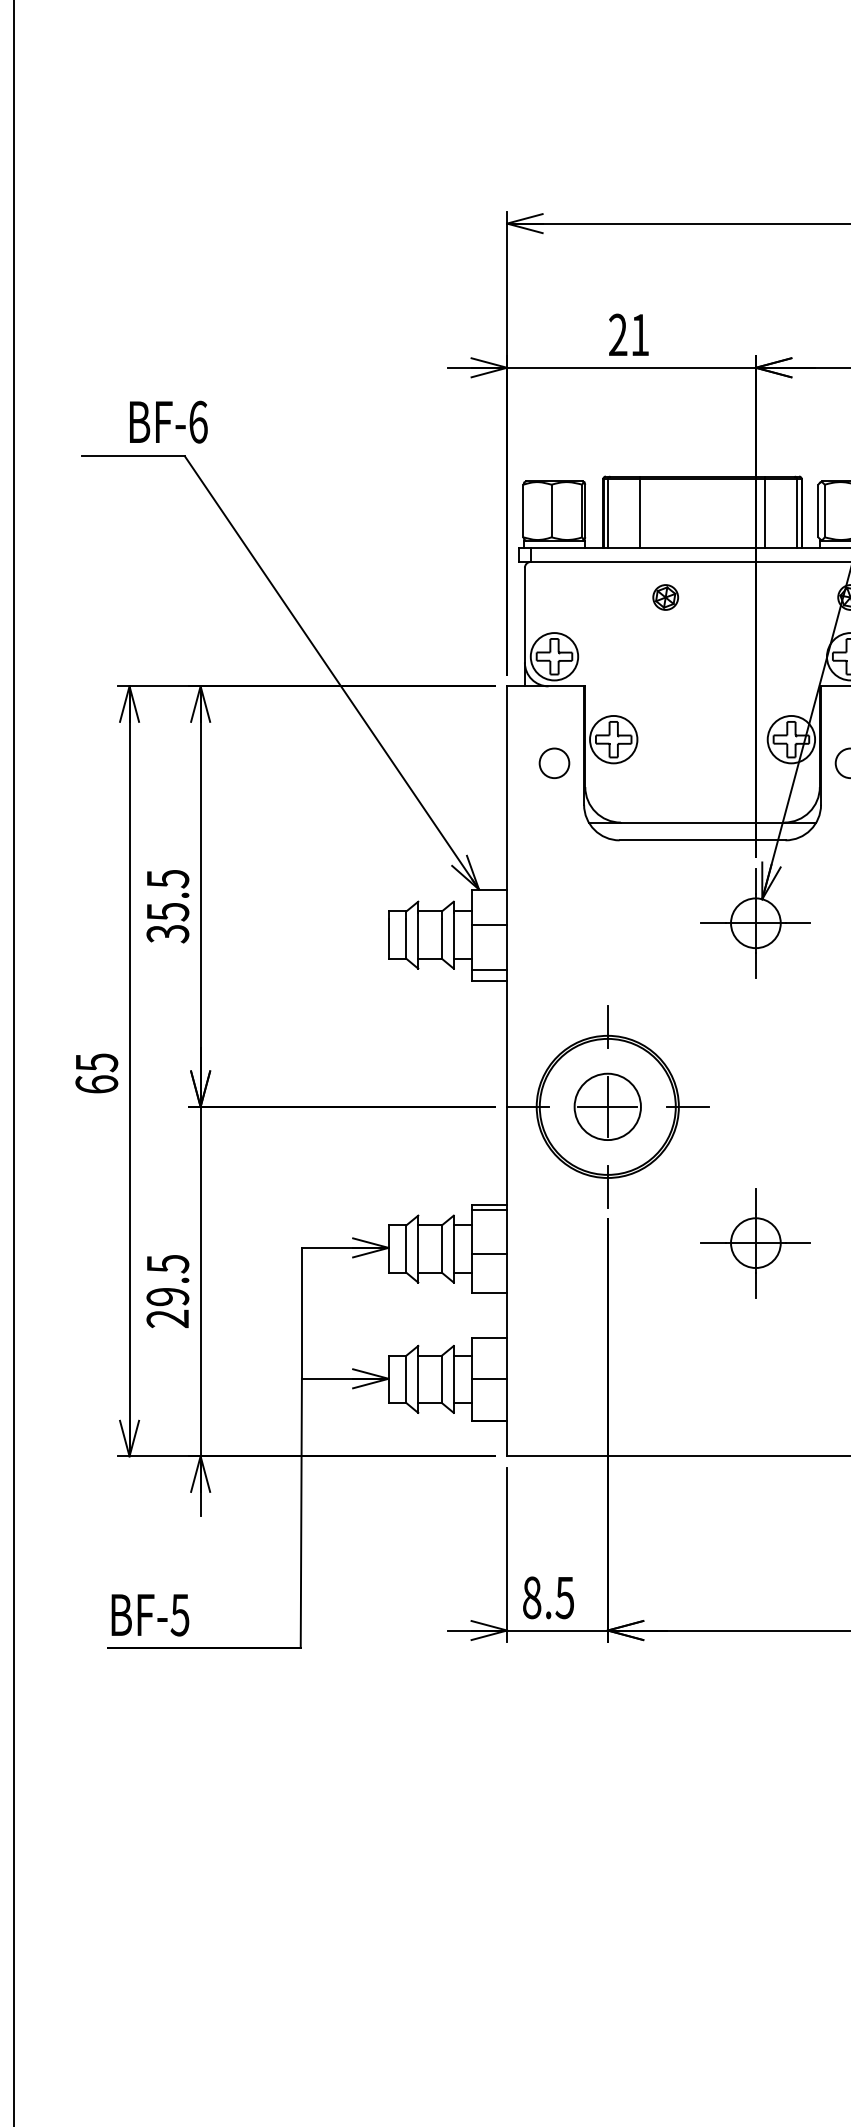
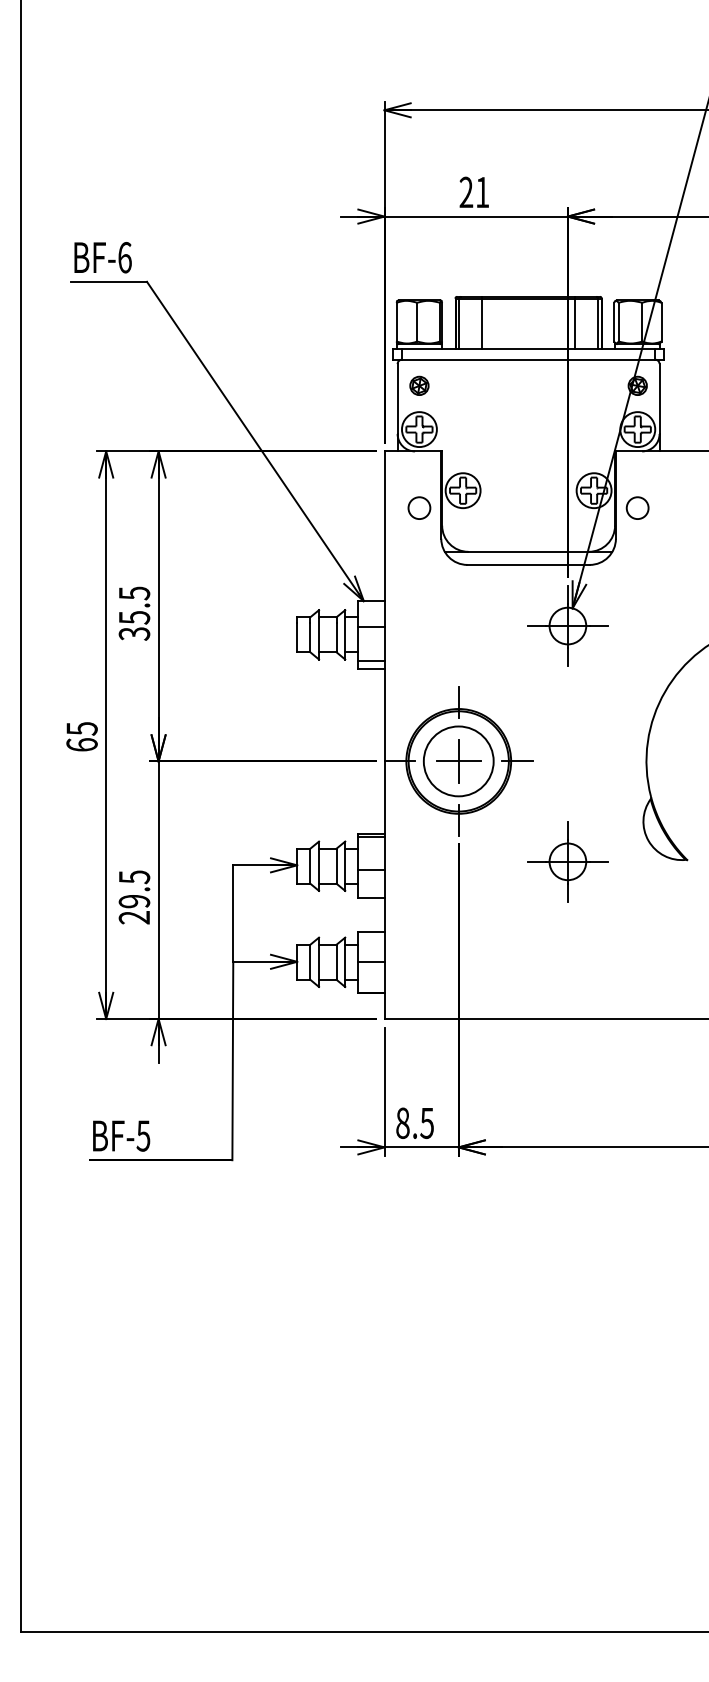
text: (167, 421) -> (102, 257), moved
part: (665, 596) -> (419, 385), moved
circle: (607, 1107) -> (458, 761), size x1.43

